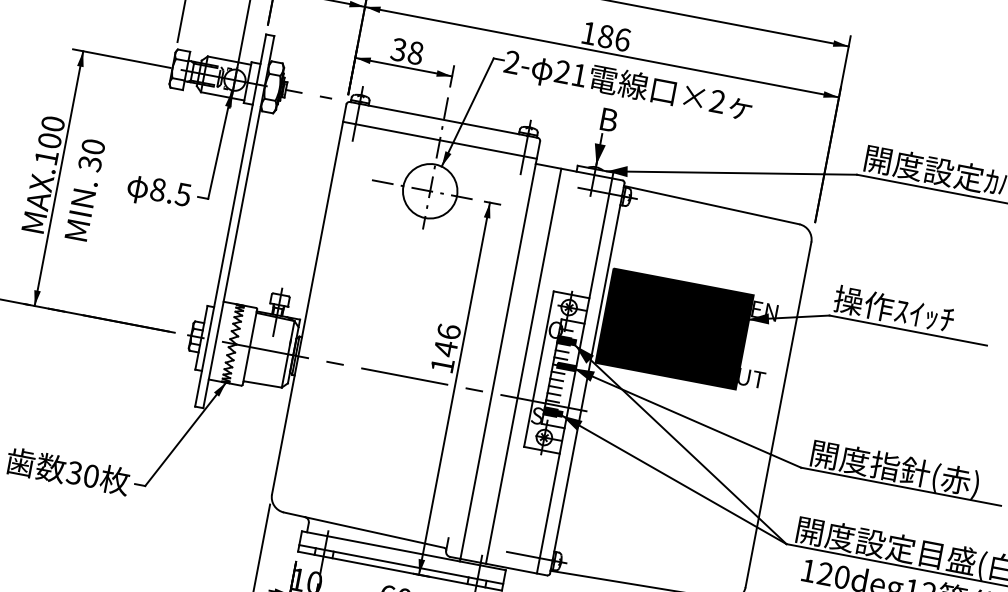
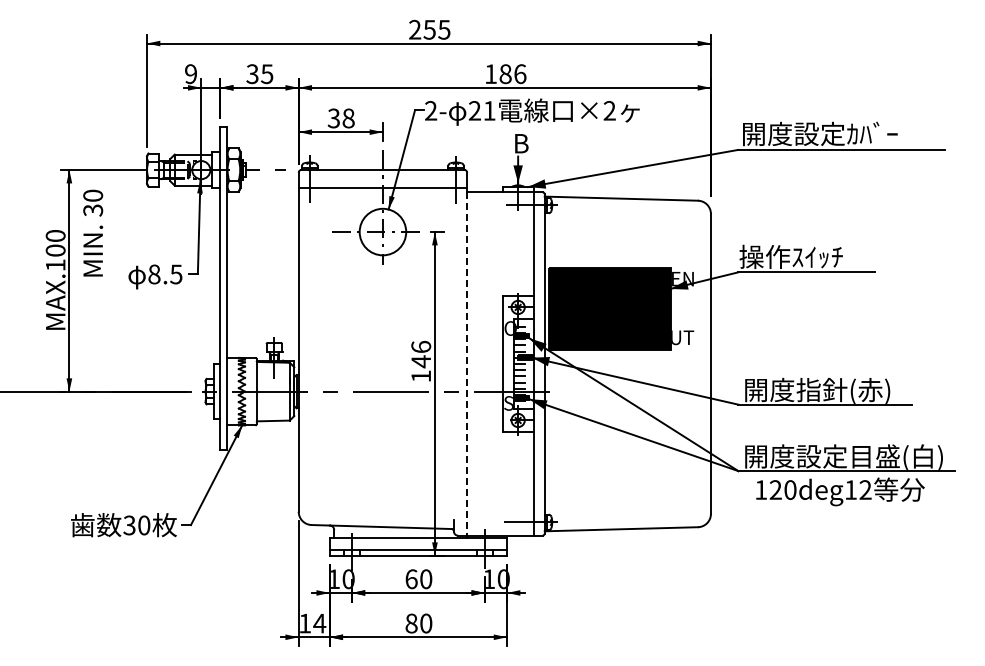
text: (85, 189) -> (93, 232), moved
line: (498, 360) -> (467, 363), solid -> dashed
line: (523, 365) -> (489, 363), removed

